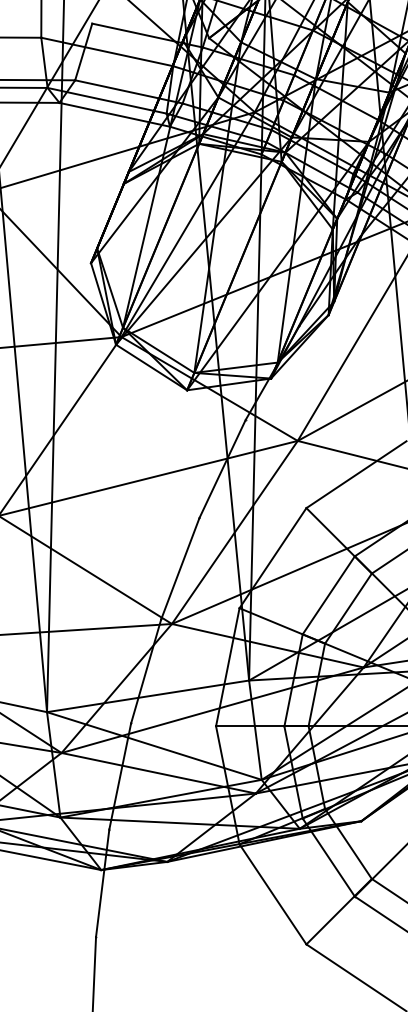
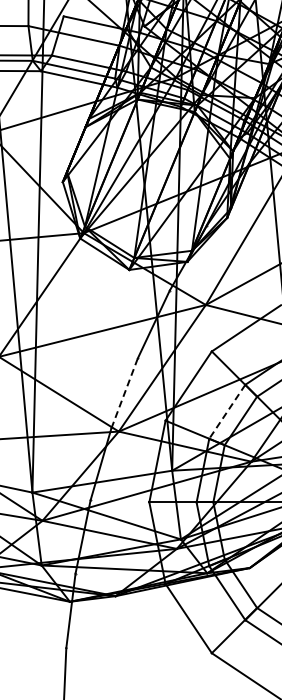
line: (180, 567) -> (124, 392), solid -> dashed
line: (329, 596) -> (227, 412), solid -> dashed

